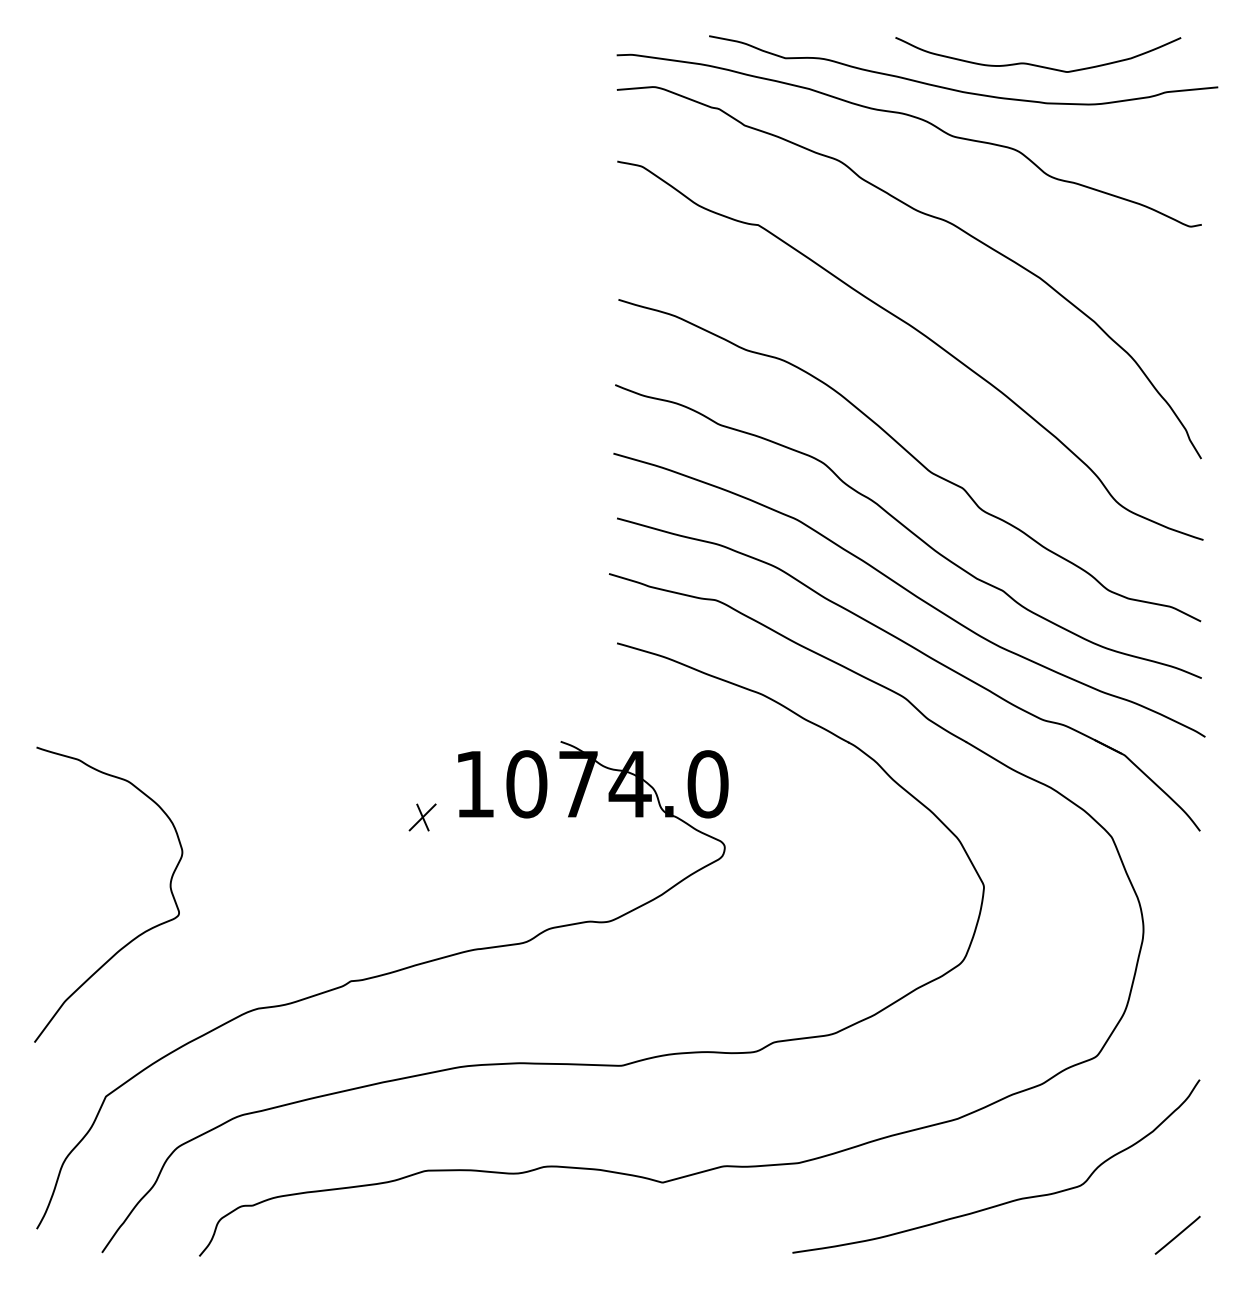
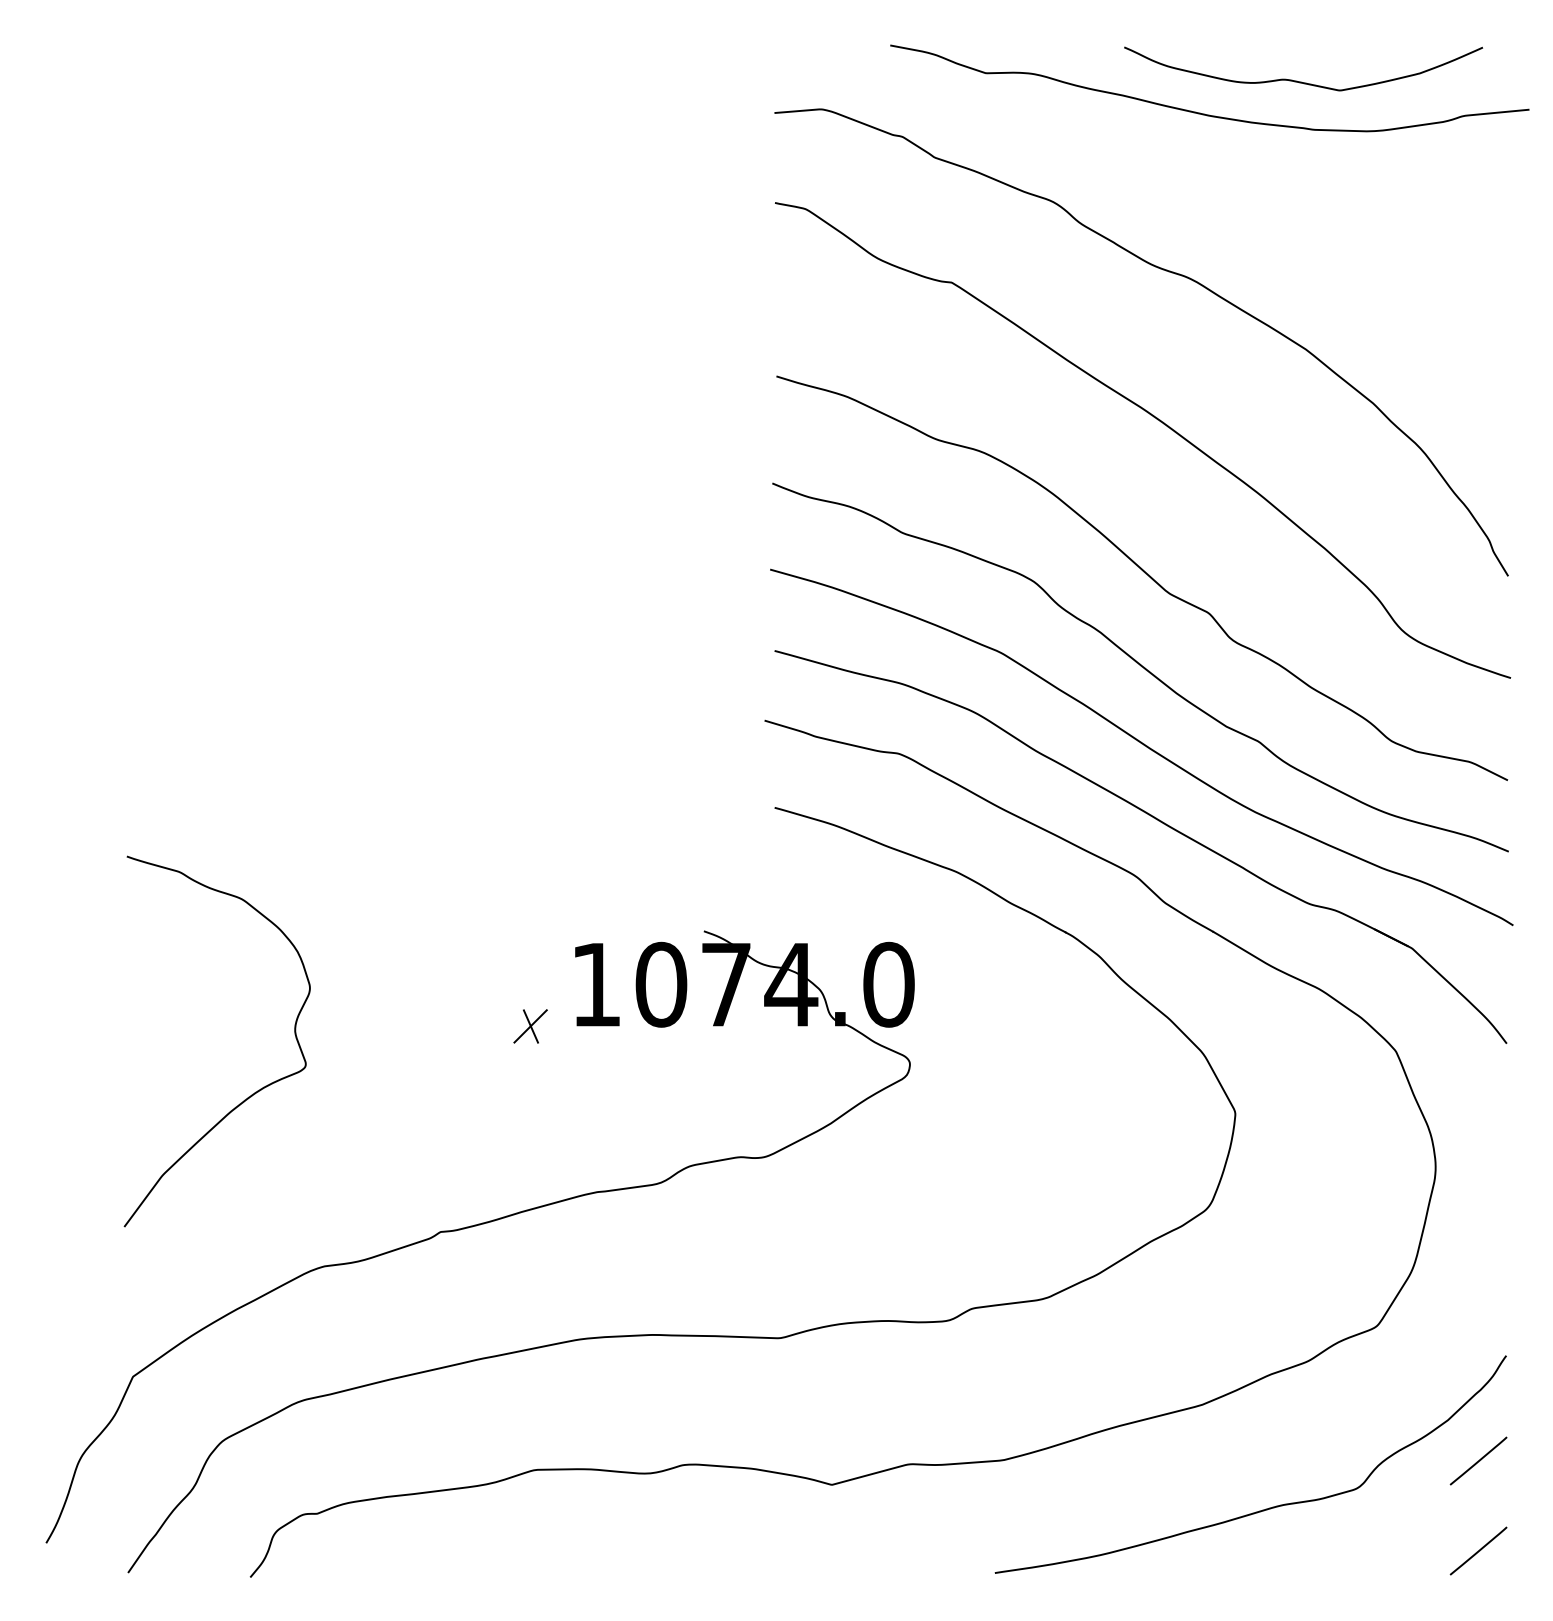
curve: (919, 119) -> (1154, 150), removed
curve: (139, 934) -> (255, 1091), moved
line: (1177, 1163) -> (1478, 1460), added

